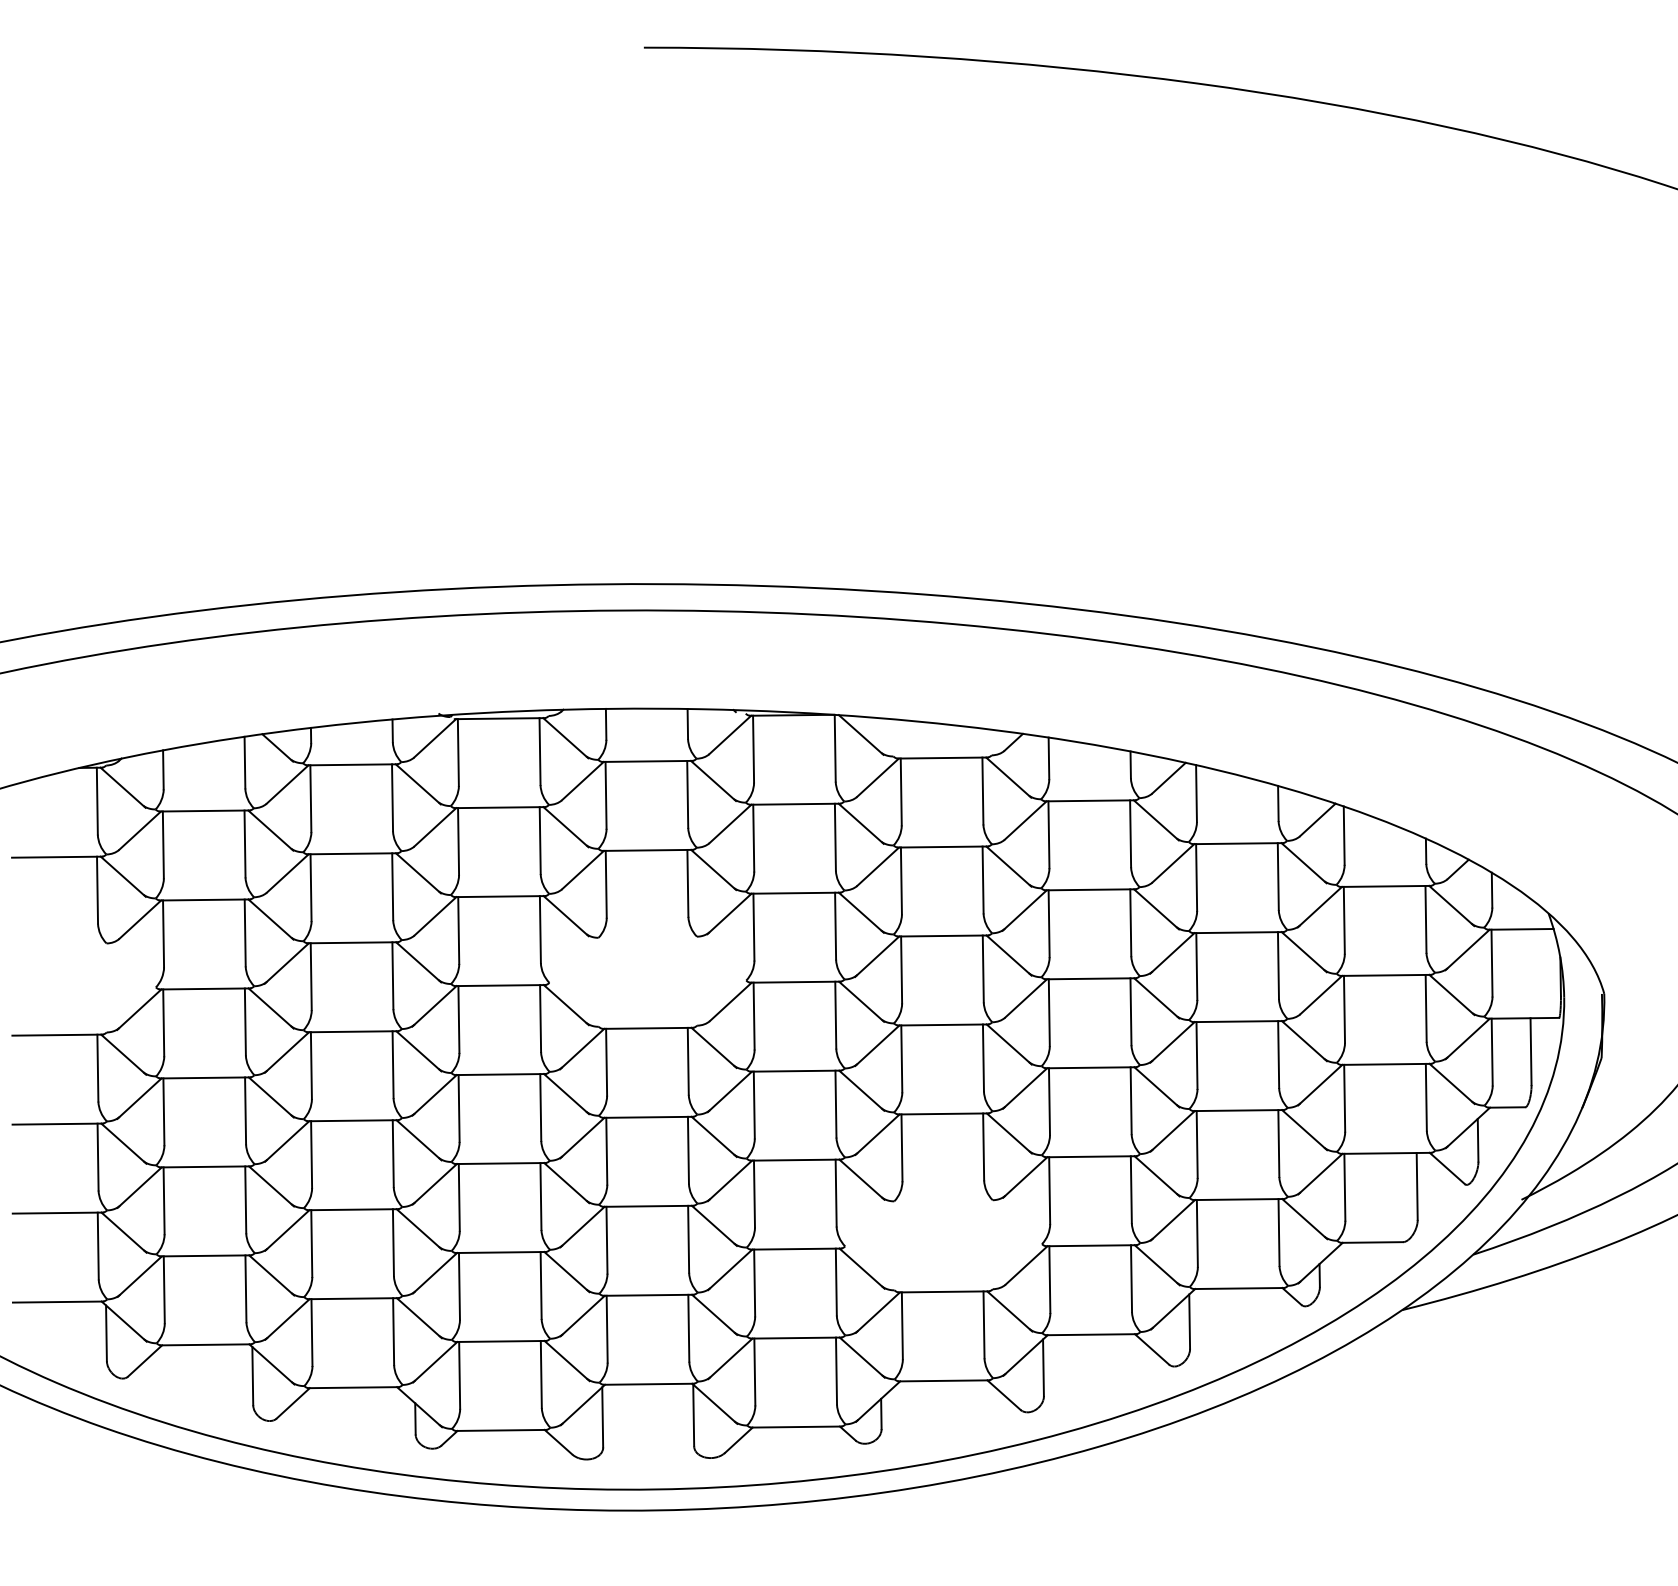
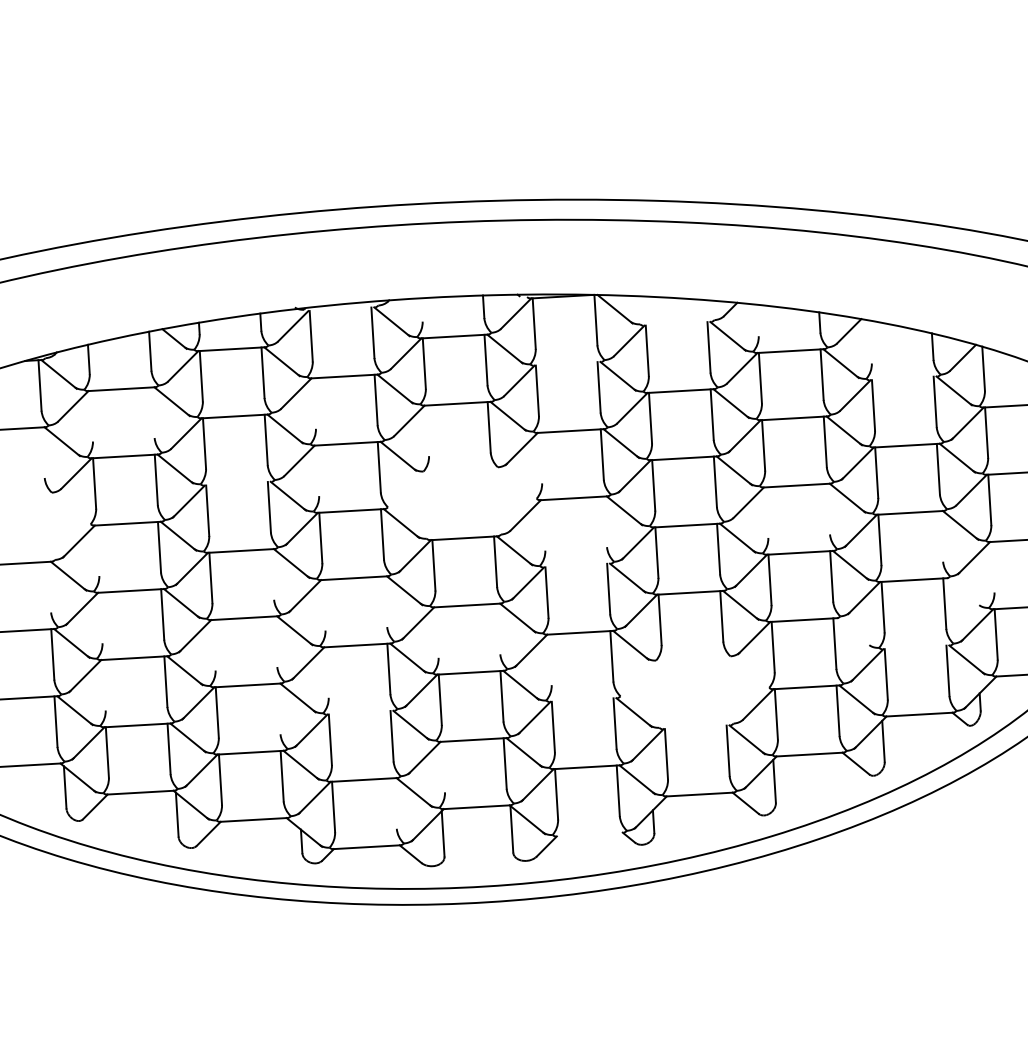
line: (499, 718) -> (341, 309), removed
line: (605, 723) -> (421, 309), removed
line: (942, 757) -> (677, 323), removed
line: (1048, 758) -> (757, 320), removed
line: (1196, 793) -> (870, 341), removed
line: (795, 803) -> (567, 363), removed
line: (458, 841) -> (314, 403), removed
line: (244, 843) -> (152, 412), removed
line: (1238, 843) -> (903, 378), removed
line: (162, 844) -> (90, 415), removed
line: (605, 883) -> (426, 430), removed
line: (97, 889) -> (43, 452), removed
line: (753, 926) -> (540, 457), removed
line: (458, 930) -> (317, 470), removed
line: (352, 942) -> (237, 483), removed
line: (1130, 1011) -> (828, 508), removed
line: (1048, 1012) -> (766, 512), removed
line: (835, 1014) -> (605, 521), removed
line: (753, 1015) -> (543, 524), removed
line: (163, 1022) -> (97, 550), removed
line: (1278, 1054) -> (941, 536), removed
line: (392, 1064) -> (272, 574), removed
line: (97, 1067) -> (49, 586), removed
line: (795, 1070) -> (576, 565), removed
line: (1344, 1097) -> (992, 566), removed
line: (540, 1107) -> (385, 601), removed
line: (458, 1108) -> (323, 605), removed
line: (163, 1111) -> (100, 617), removed
line: (1304, 1130) -> (963, 592), removed
line: (687, 1149) -> (498, 628), removed
line: (606, 1150) -> (436, 632), removed
line: (392, 1153) -> (275, 641), removed
line: (311, 1154) -> (214, 645), removed
line: (1156, 1176) -> (853, 632), removed
line: (753, 1193) -> (549, 659), removed
line: (458, 1197) -> (326, 672), removed
line: (1238, 1199) -> (916, 647), removed
line: (163, 1200) -> (103, 685), removed
line: (392, 1242) -> (278, 708), removed
line: (796, 1248) -> (583, 699), removed
line: (500, 1252) -> (360, 712), removed
line: (943, 1291) -> (696, 727), removed
line: (606, 1328) -> (442, 766), removed
line: (540, 1374) -> (394, 803), removed
line: (796, 1426) -> (589, 834), removed

